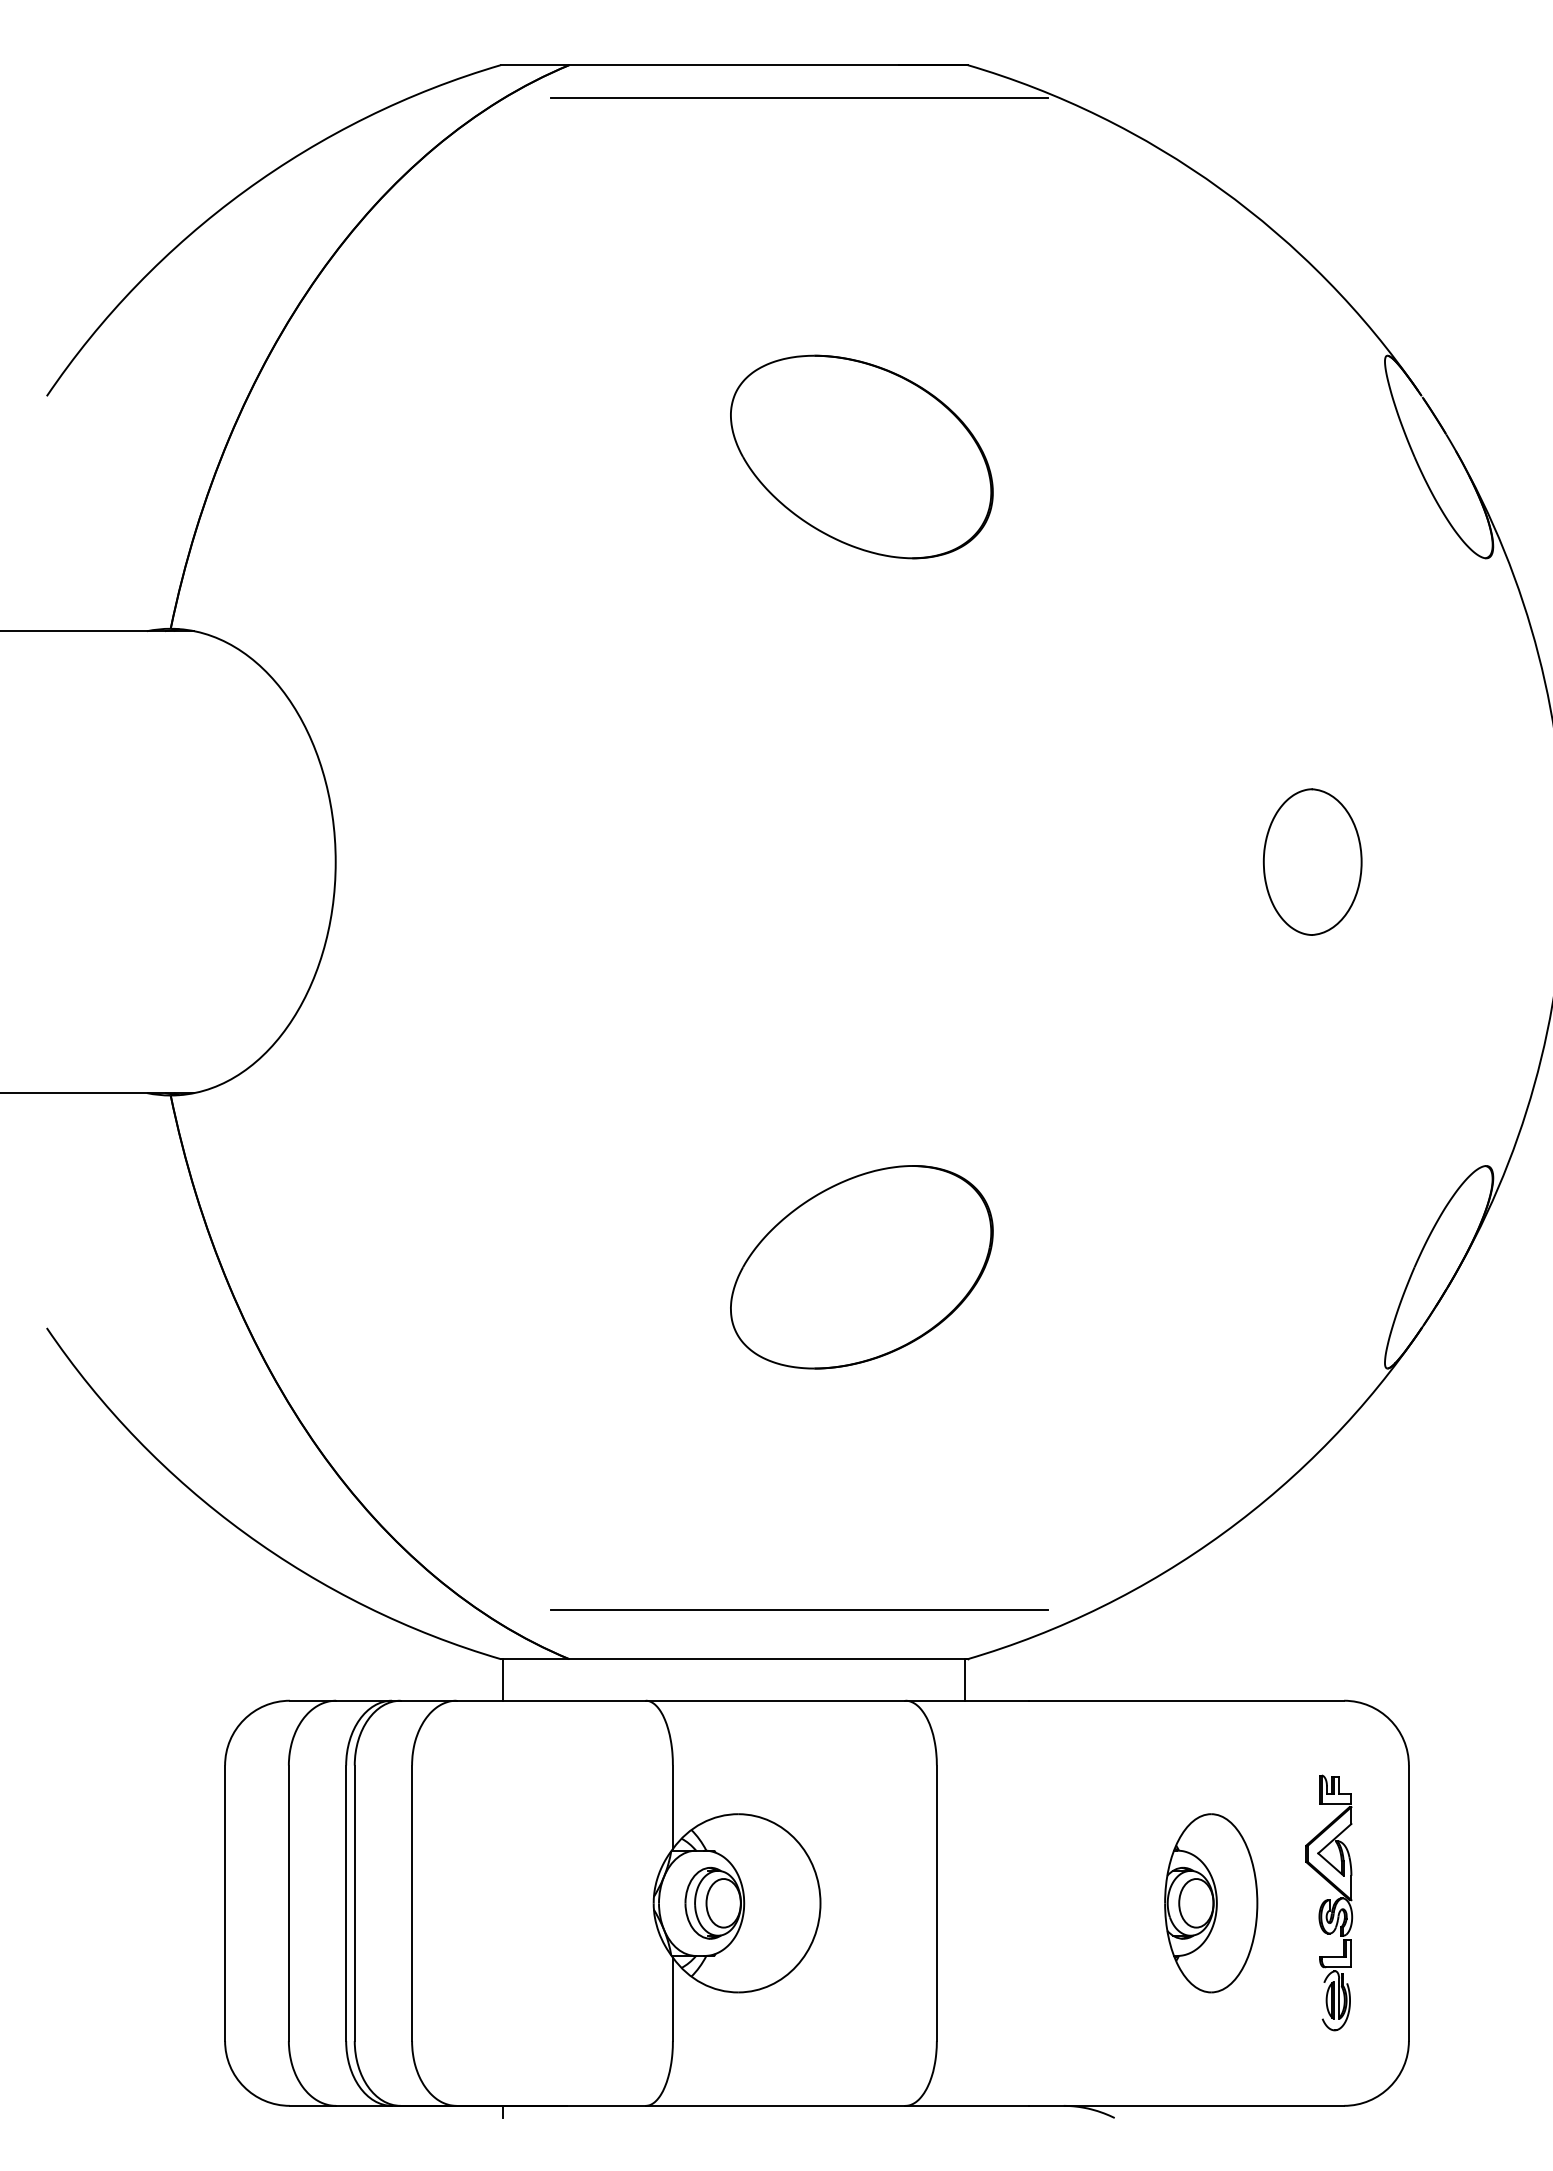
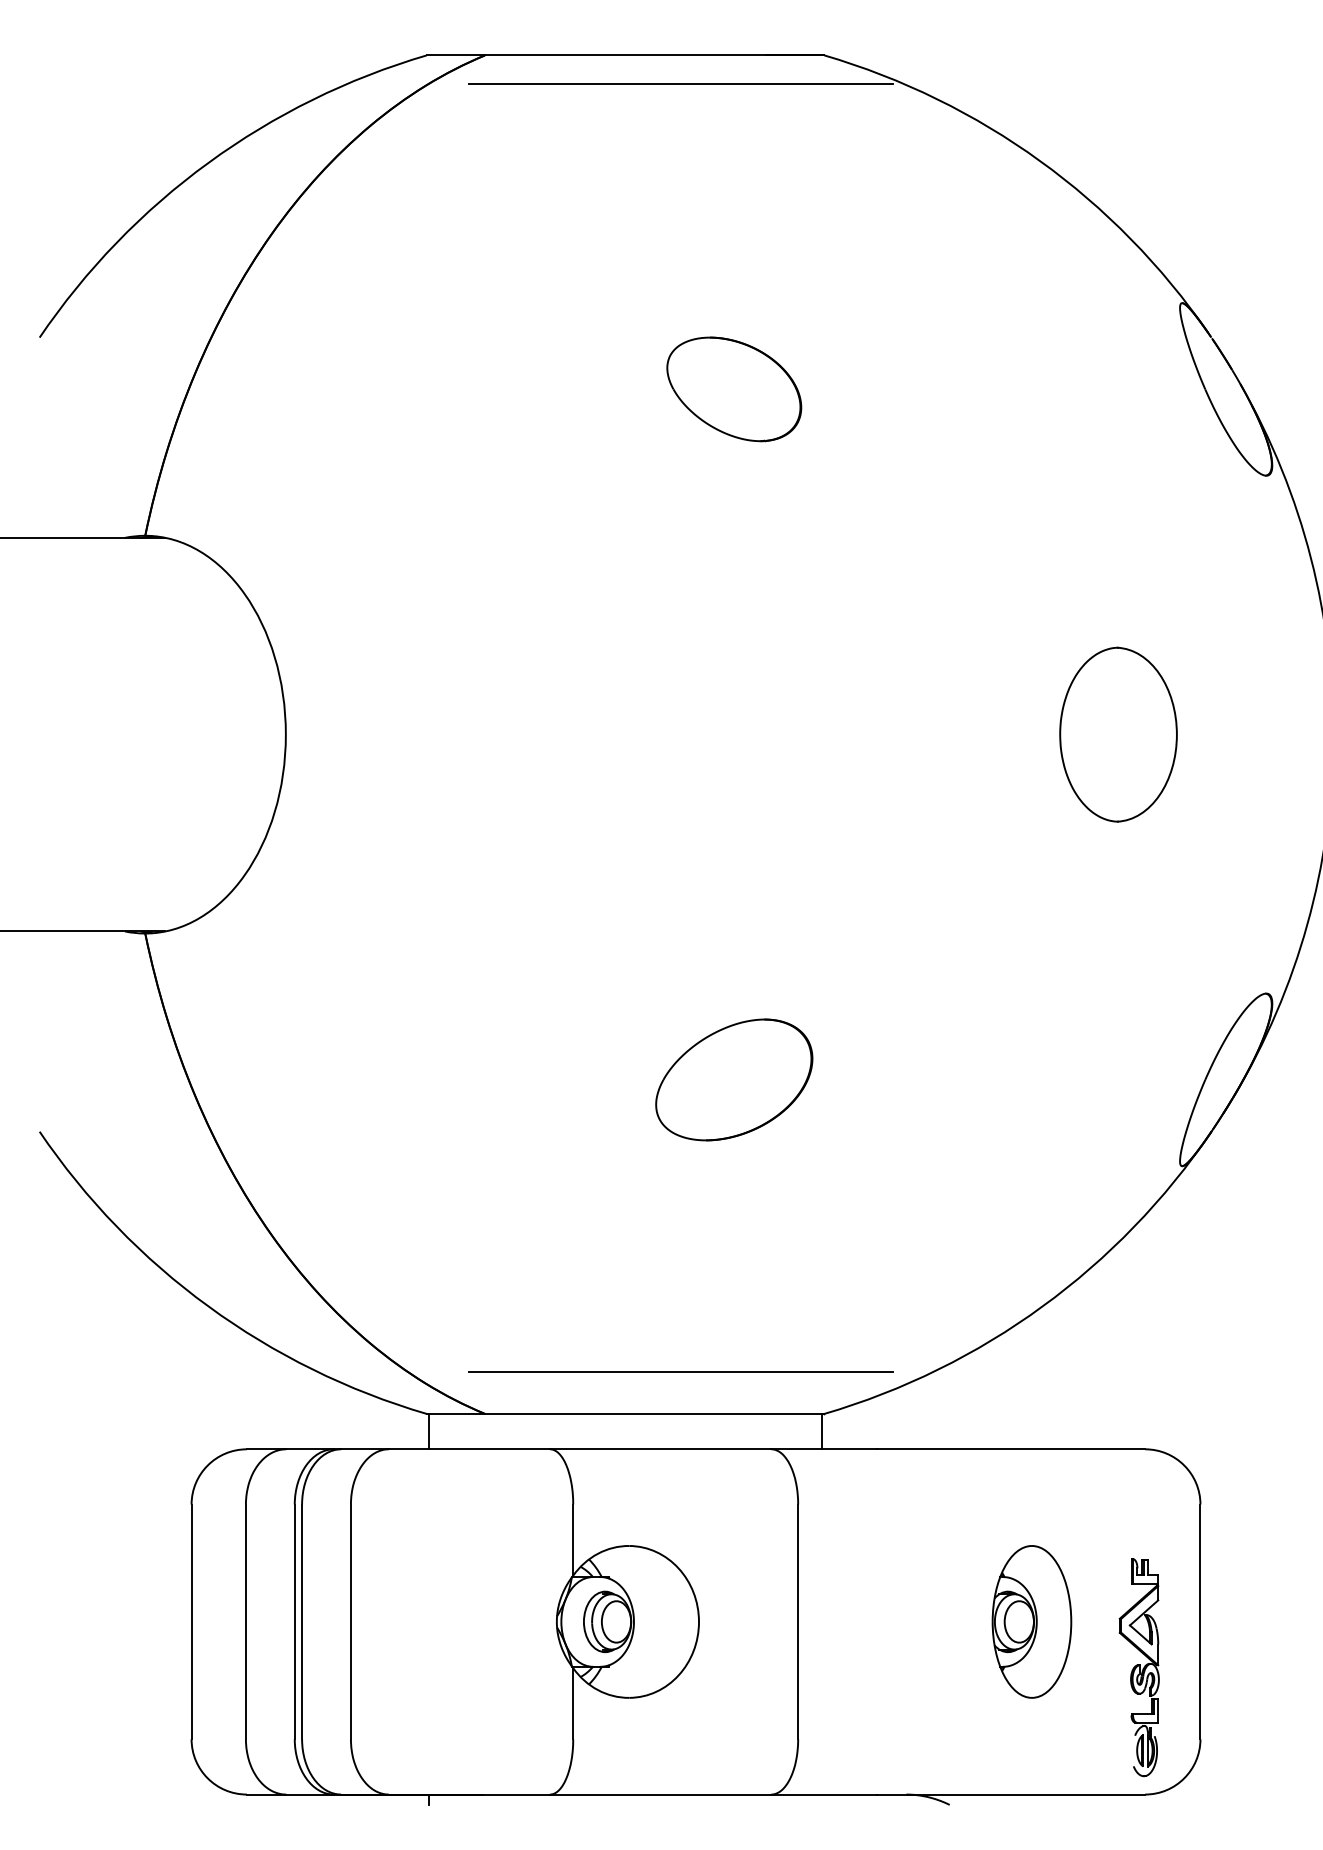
part: (861, 456) -> (733, 388), size x0.6
part: (1312, 861) -> (1118, 734), size x1.4
part: (861, 1267) -> (733, 1080), size x0.7
part: (1329, 1902) -> (1139, 1667), moved

